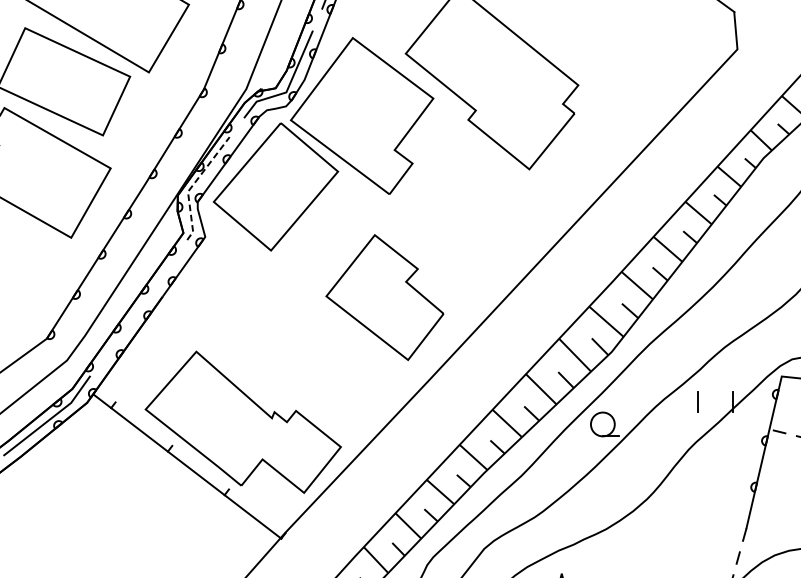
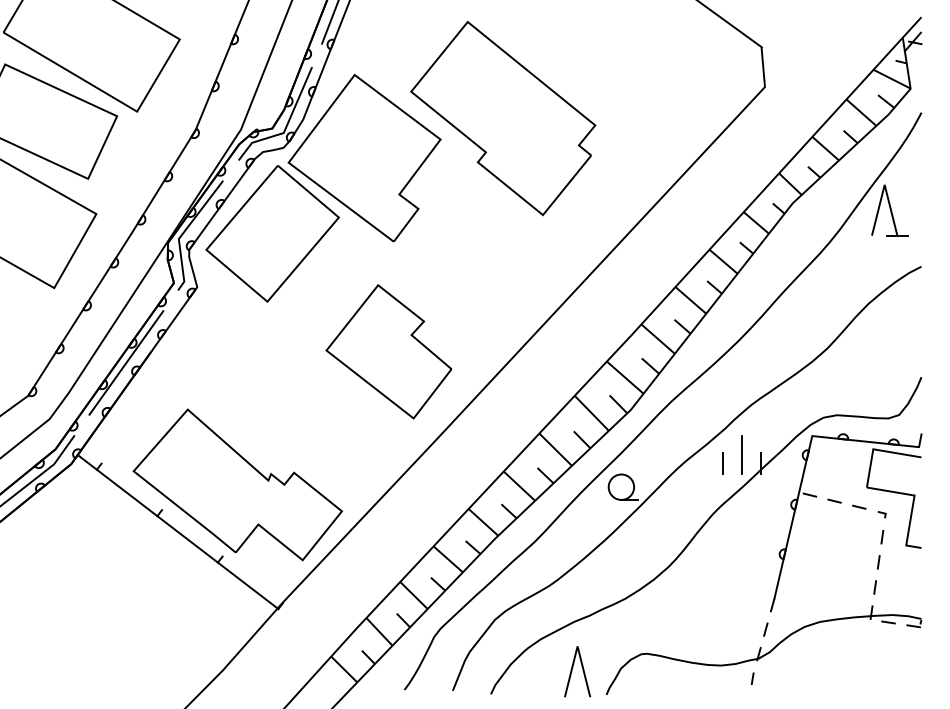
line: (193, 184) -> (184, 231), dashed -> solid
line: (138, 307) -> (126, 362), added
line: (715, 393) -> (741, 454), added

